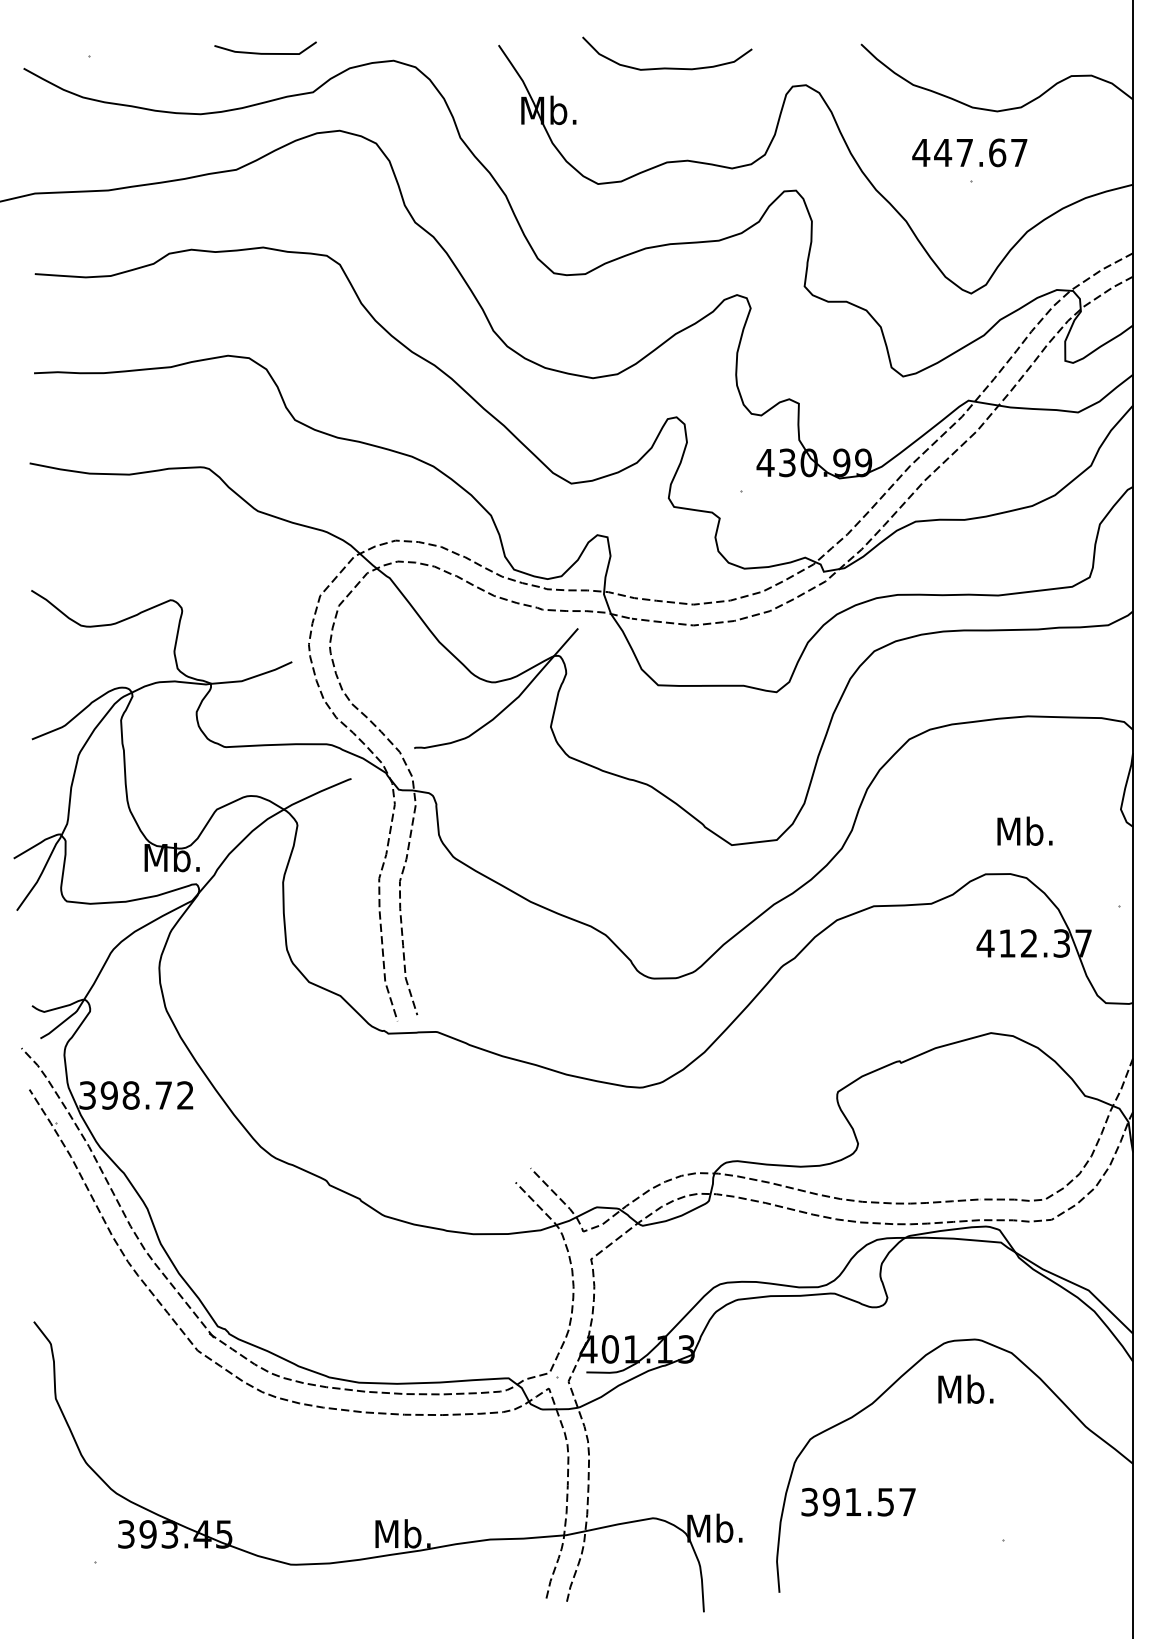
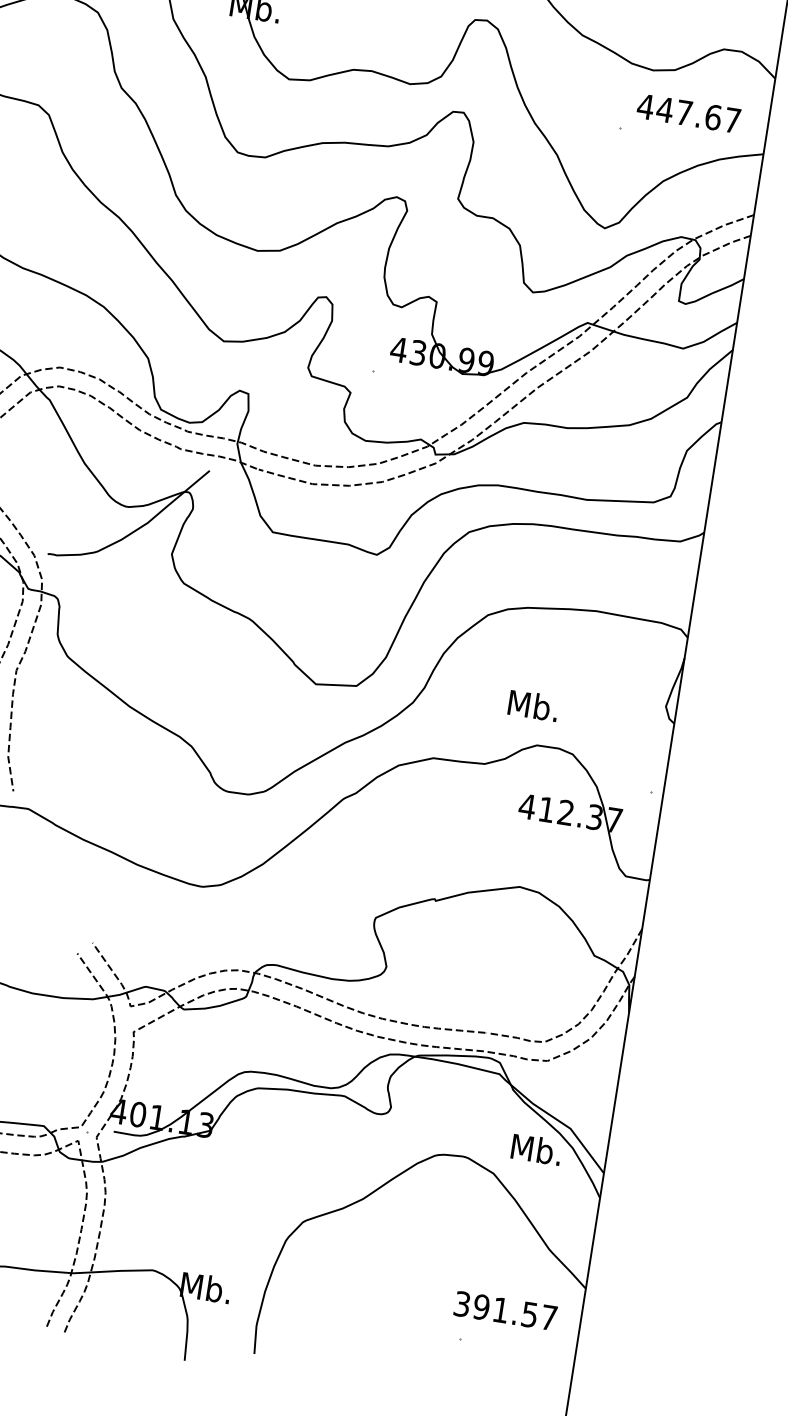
text: (969, 152) -> (688, 113), moved
text: (1024, 830) -> (533, 704), moved
text: (965, 1388) -> (536, 1148), moved
text: (858, 1501) -> (505, 1310), moved

